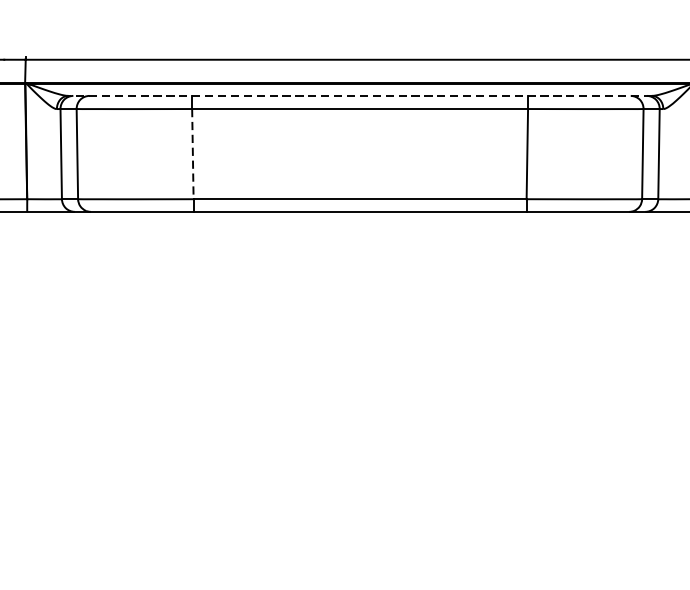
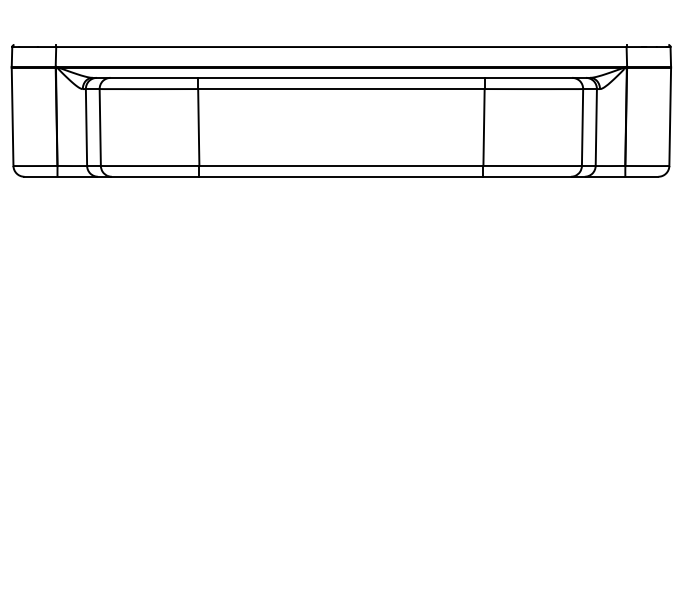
line: (360, 95) -> (341, 77), dashed -> solid
line: (192, 155) -> (198, 128), dashed -> solid

